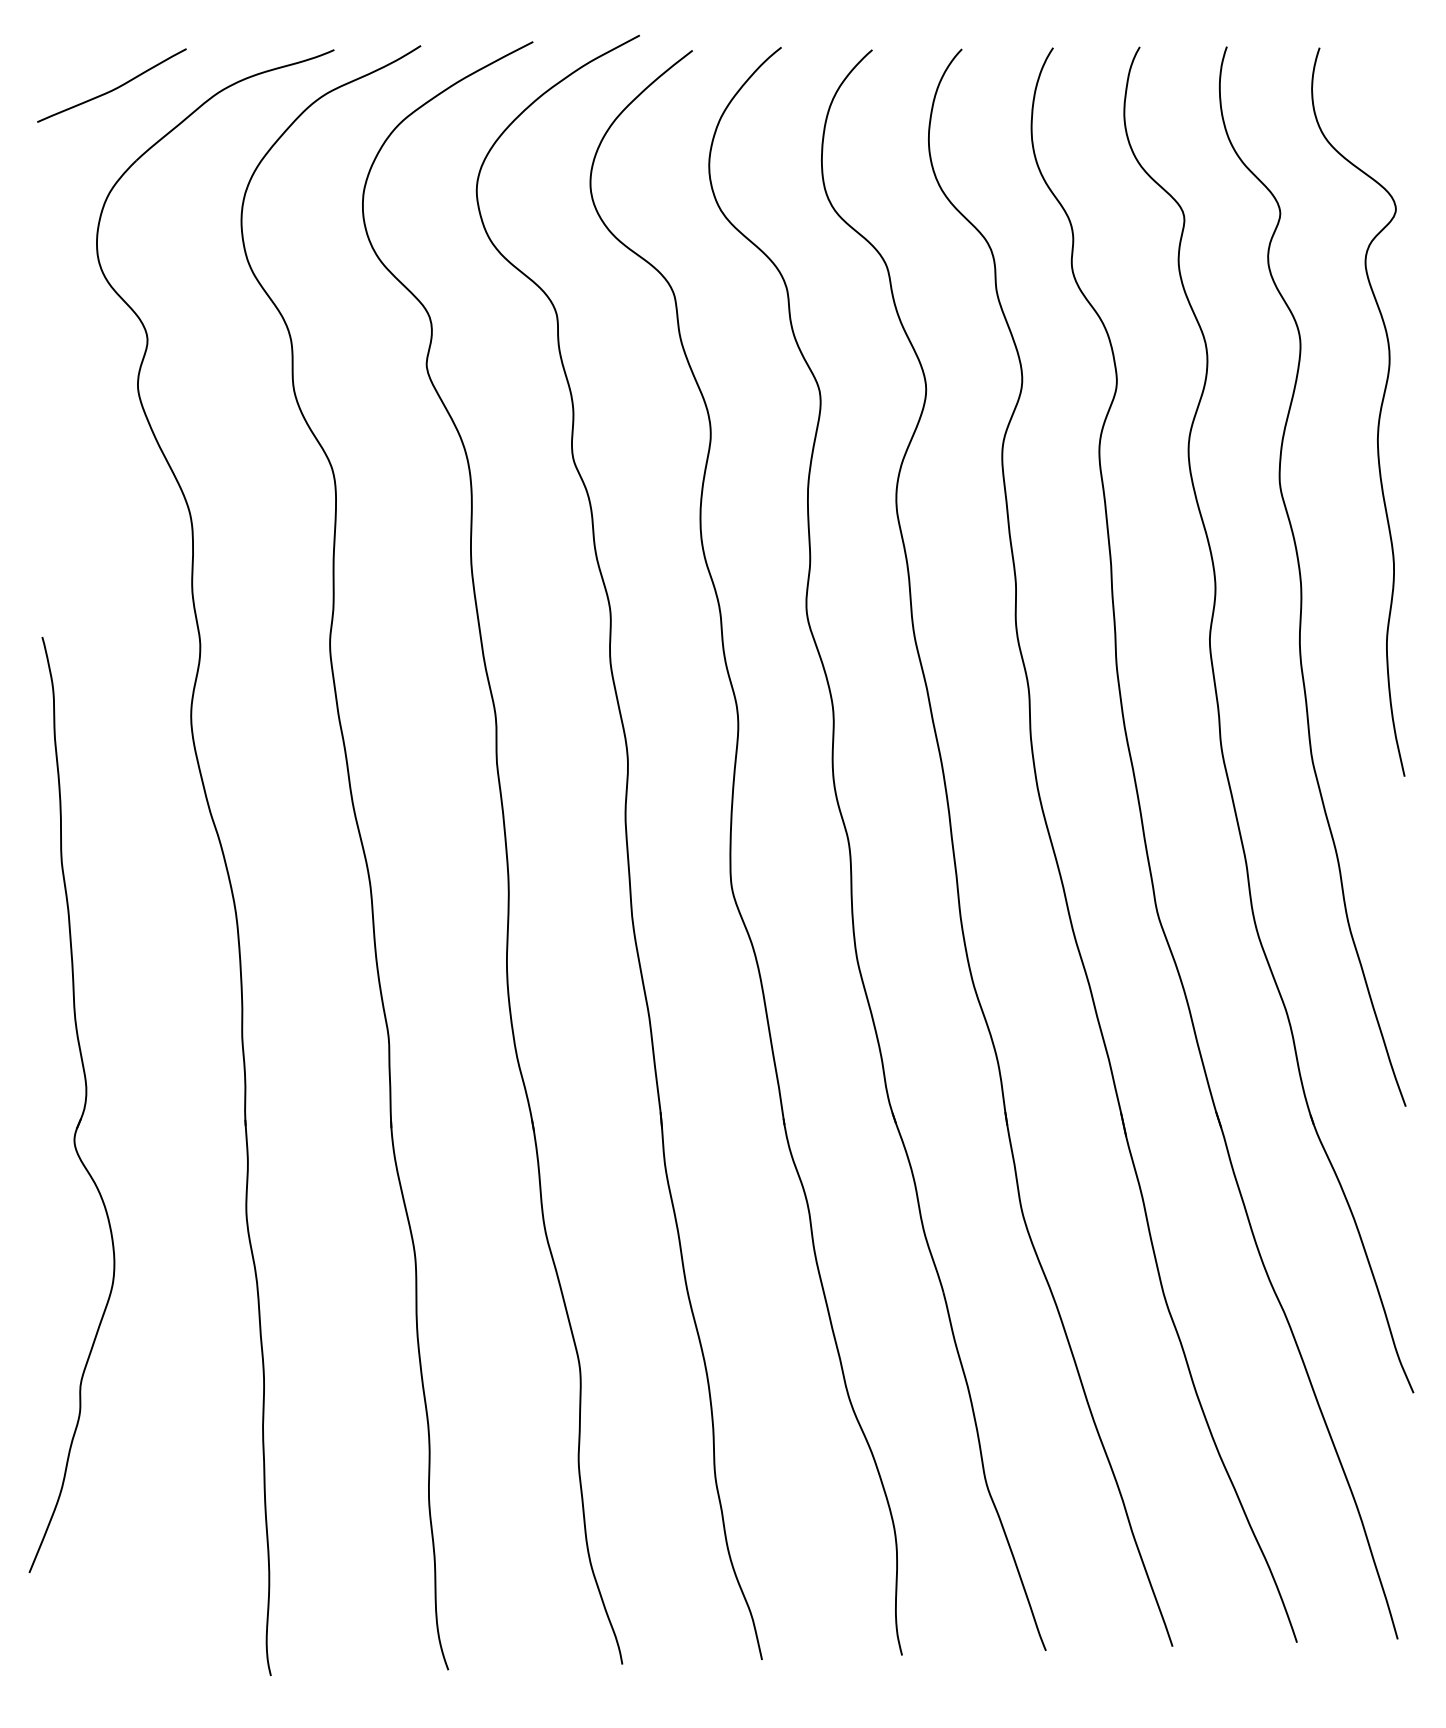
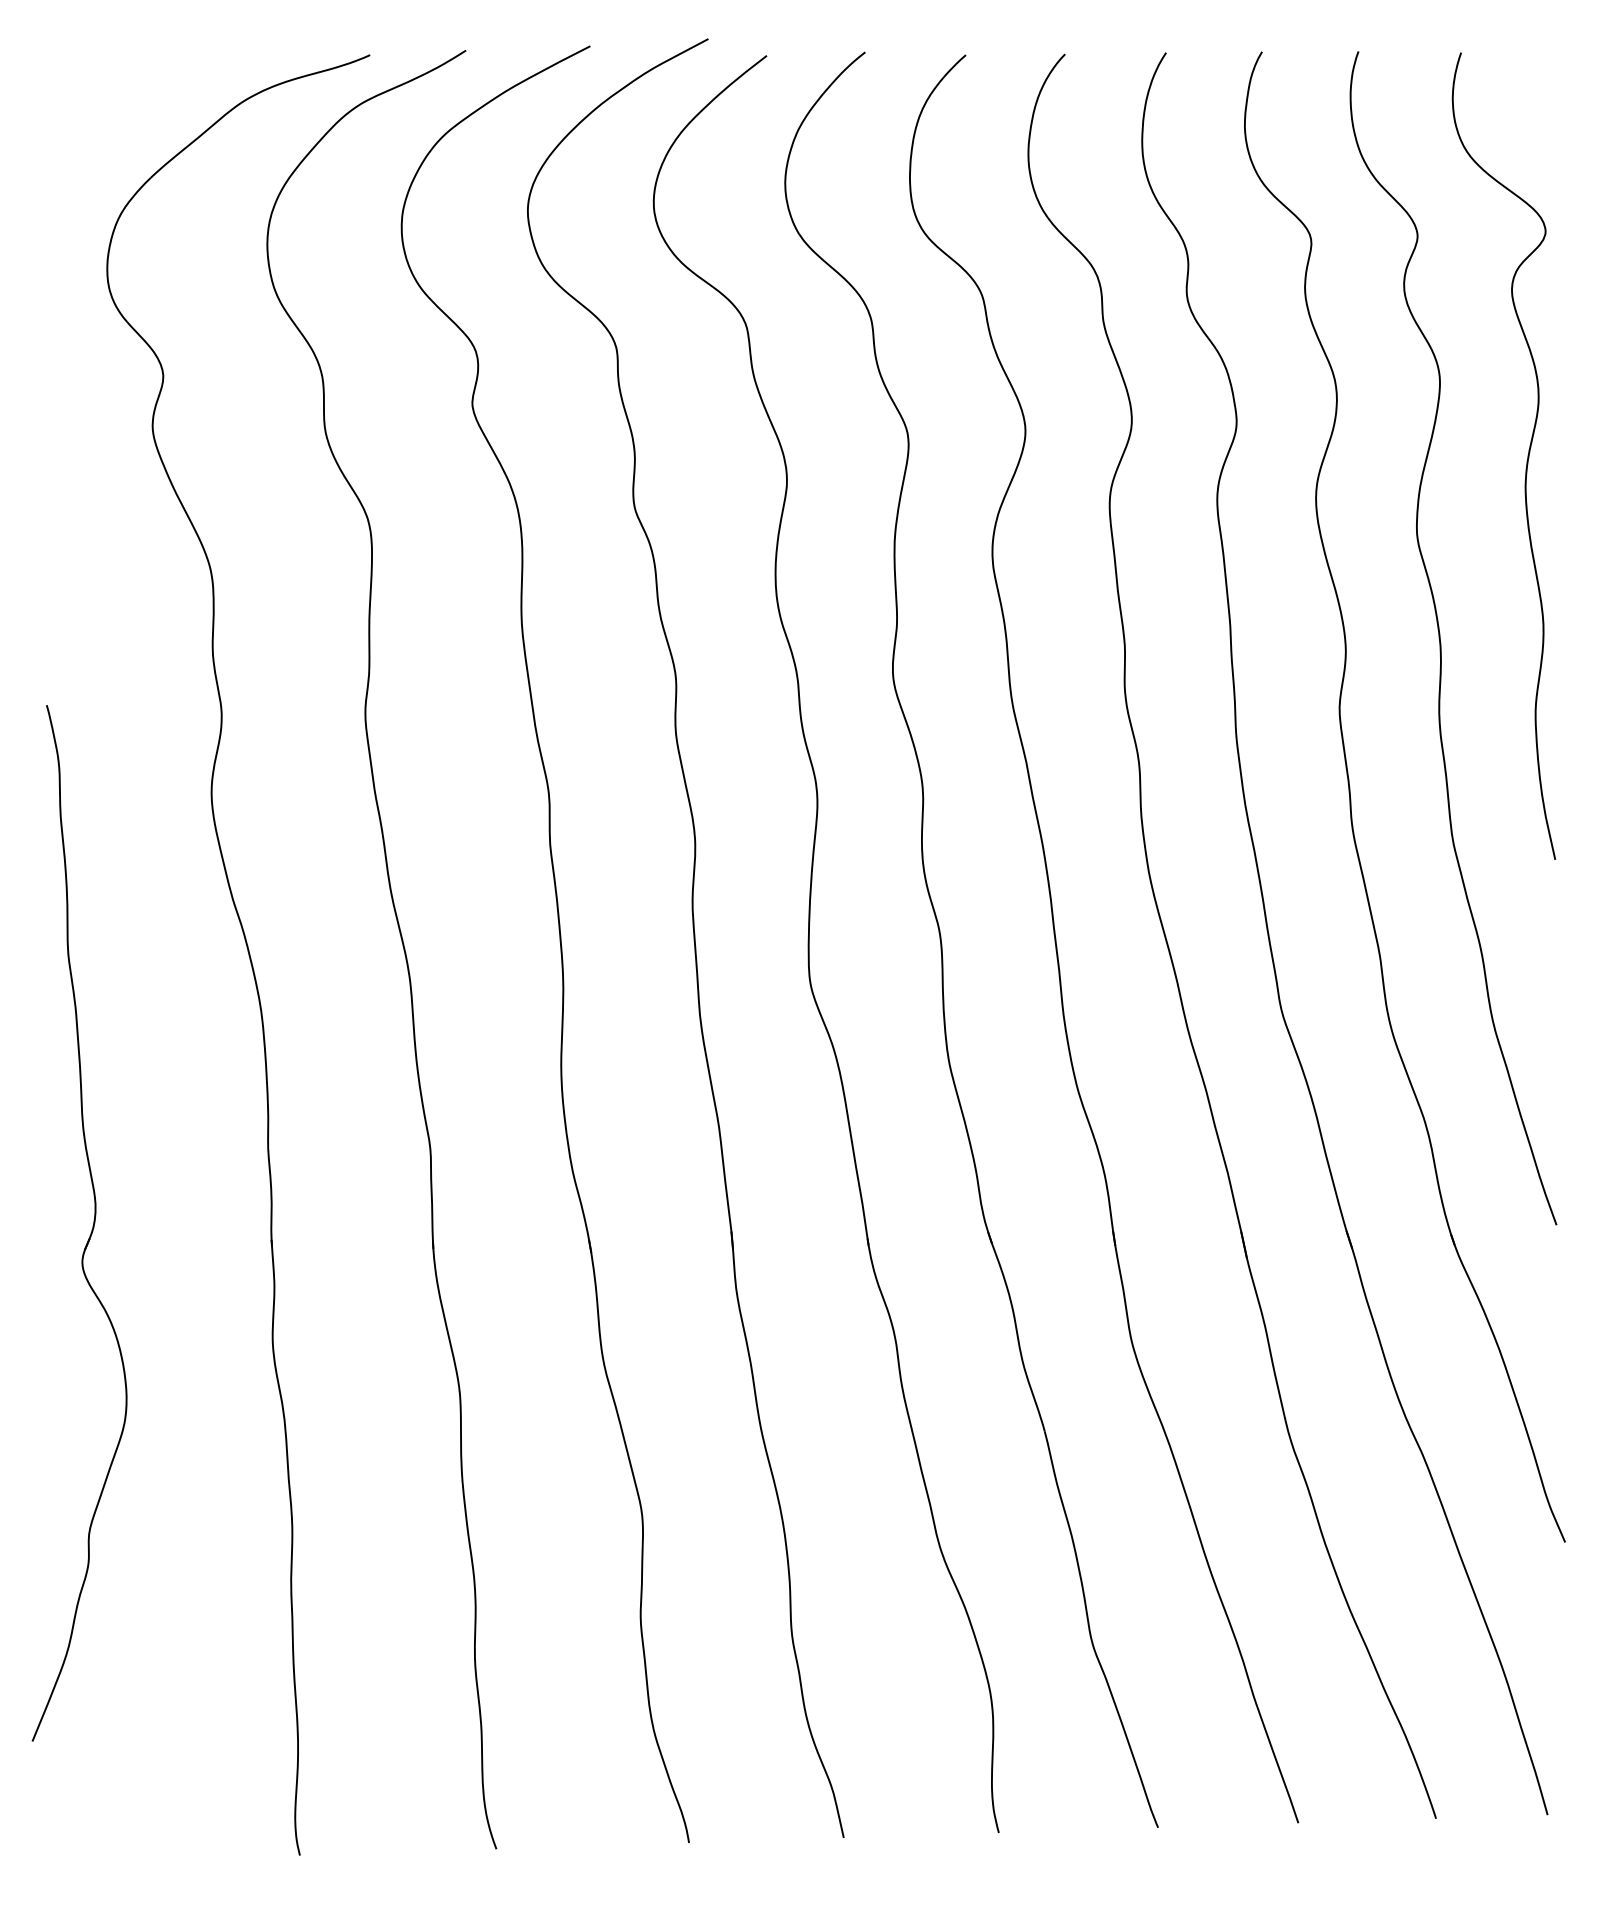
curve: (113, 89) -> (125, 98), removed

